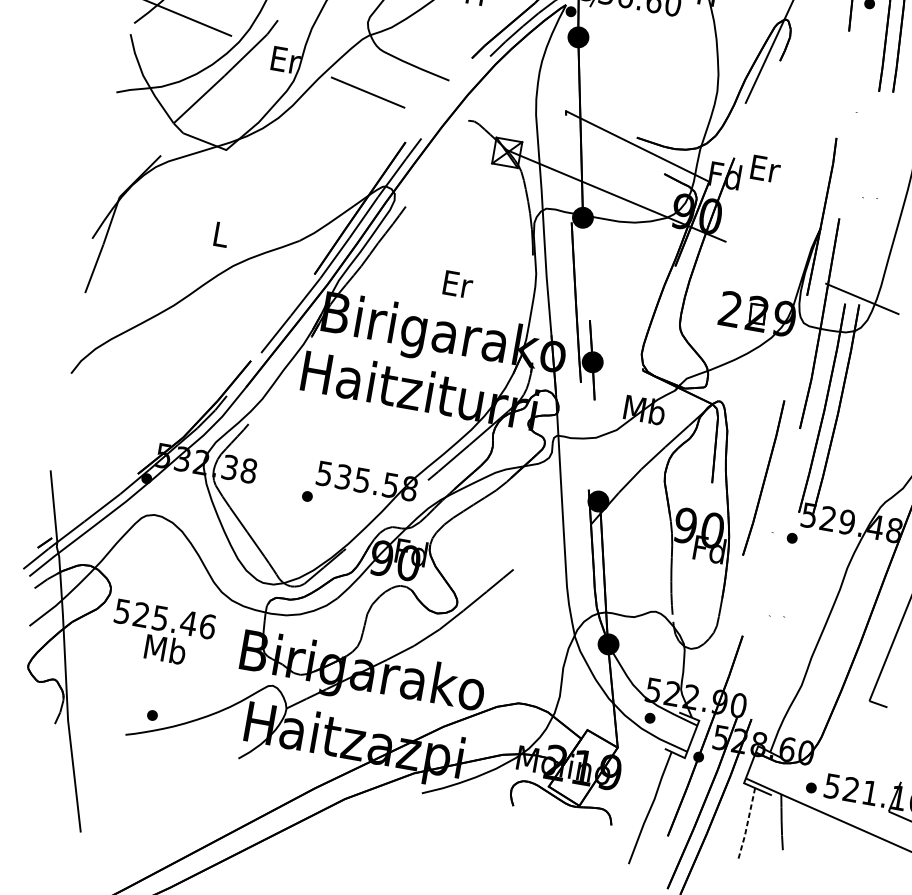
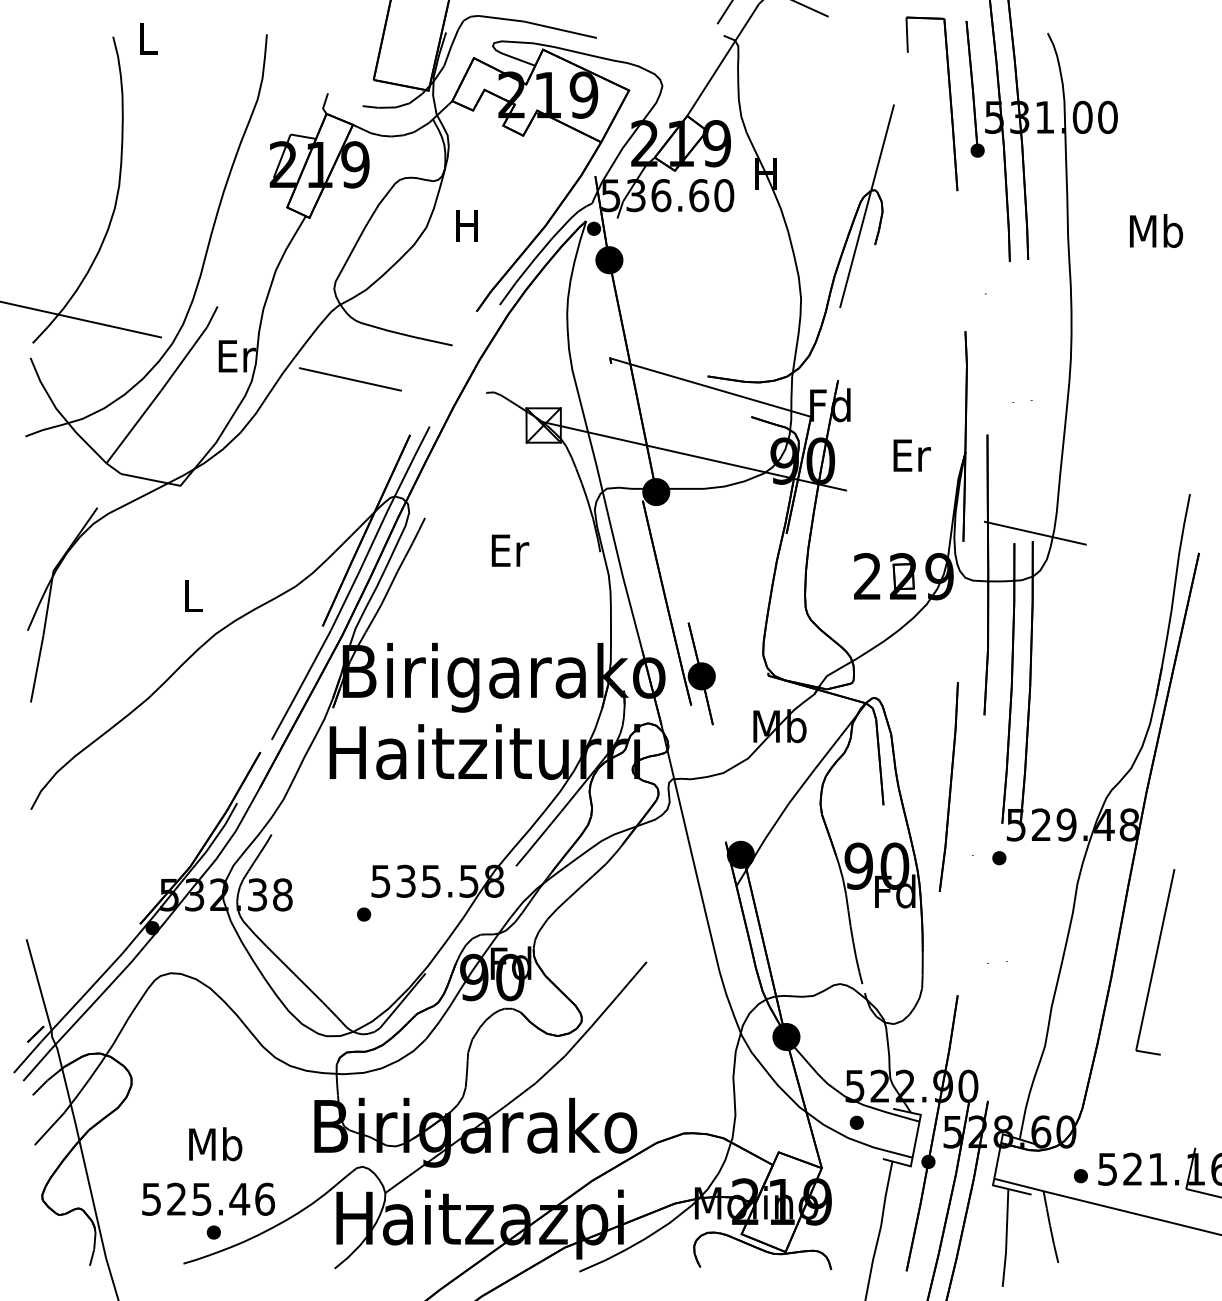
text: (765, 168) -> (911, 455), moved
text: (458, 284) -> (510, 550), moved
text: (165, 618) -> (208, 1198), moved
line: (747, 824) -> (1006, 1238), dashed -> solid

